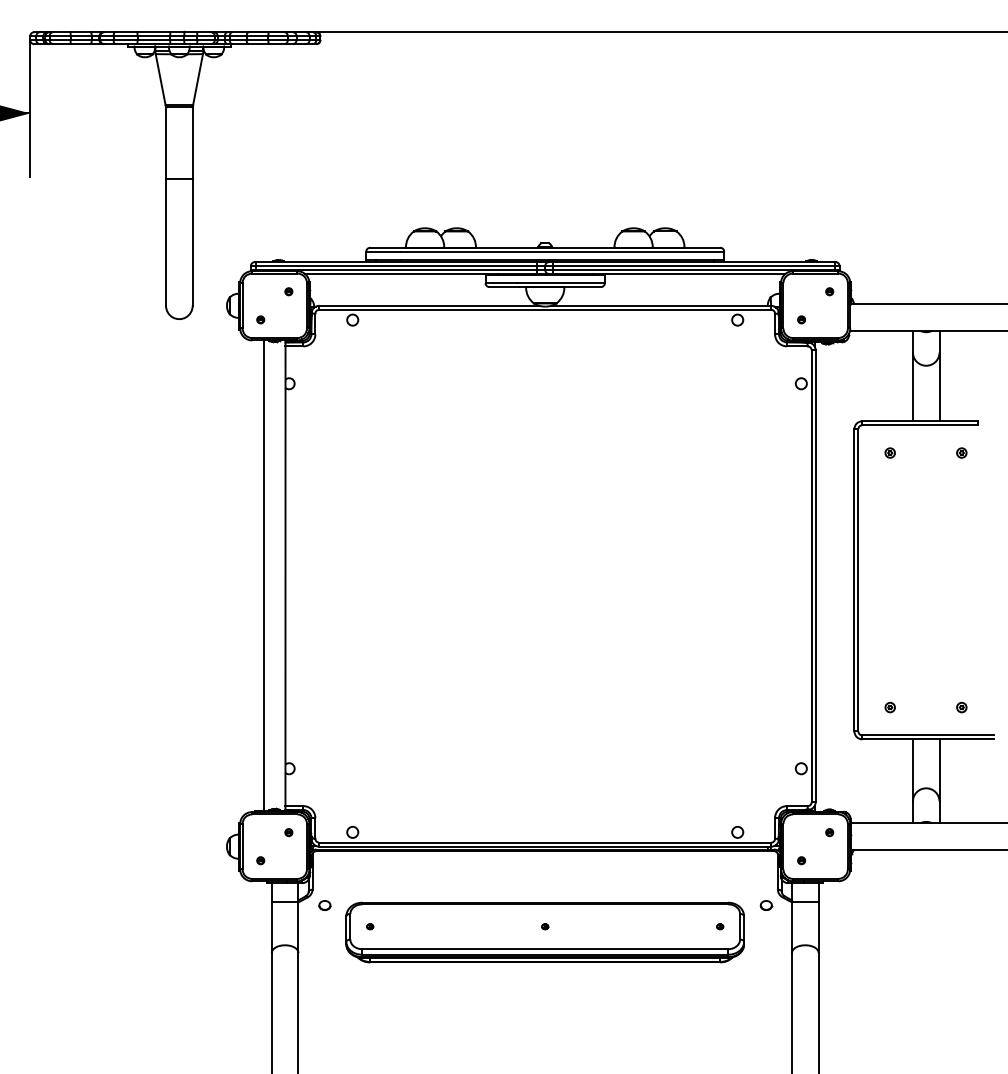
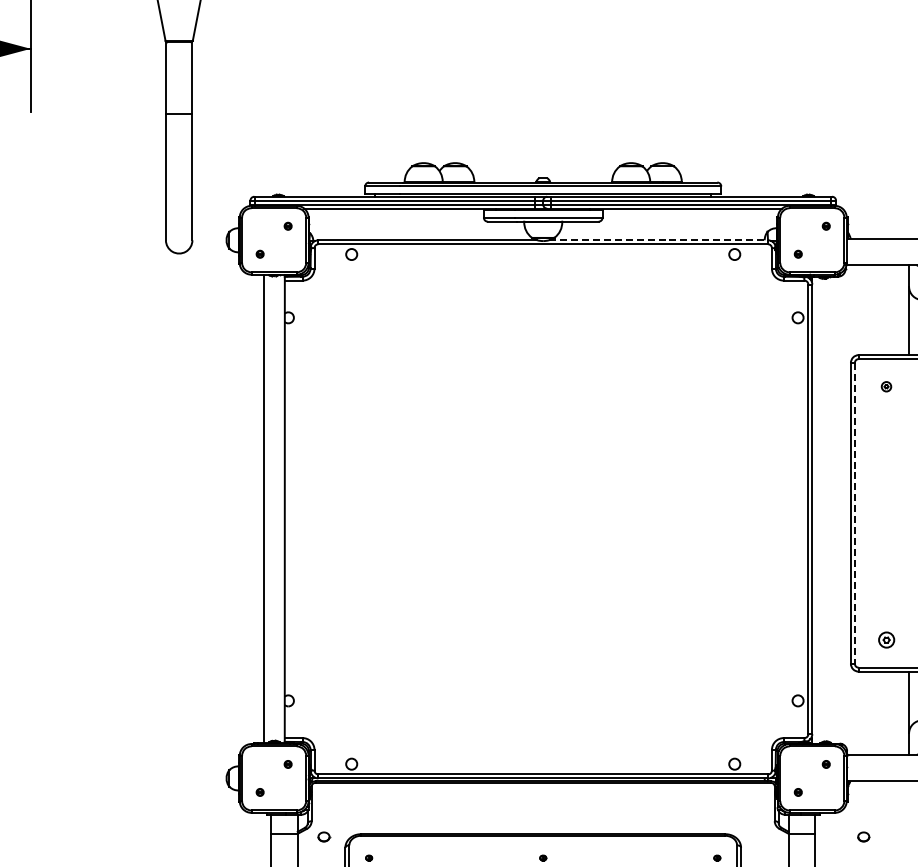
line: (661, 305) -> (658, 239), solid -> dashed
line: (858, 580) -> (854, 513), solid -> dashed
part: (889, 707) -> (885, 639), size x1.6
part: (766, 905) -> (863, 836), moved

